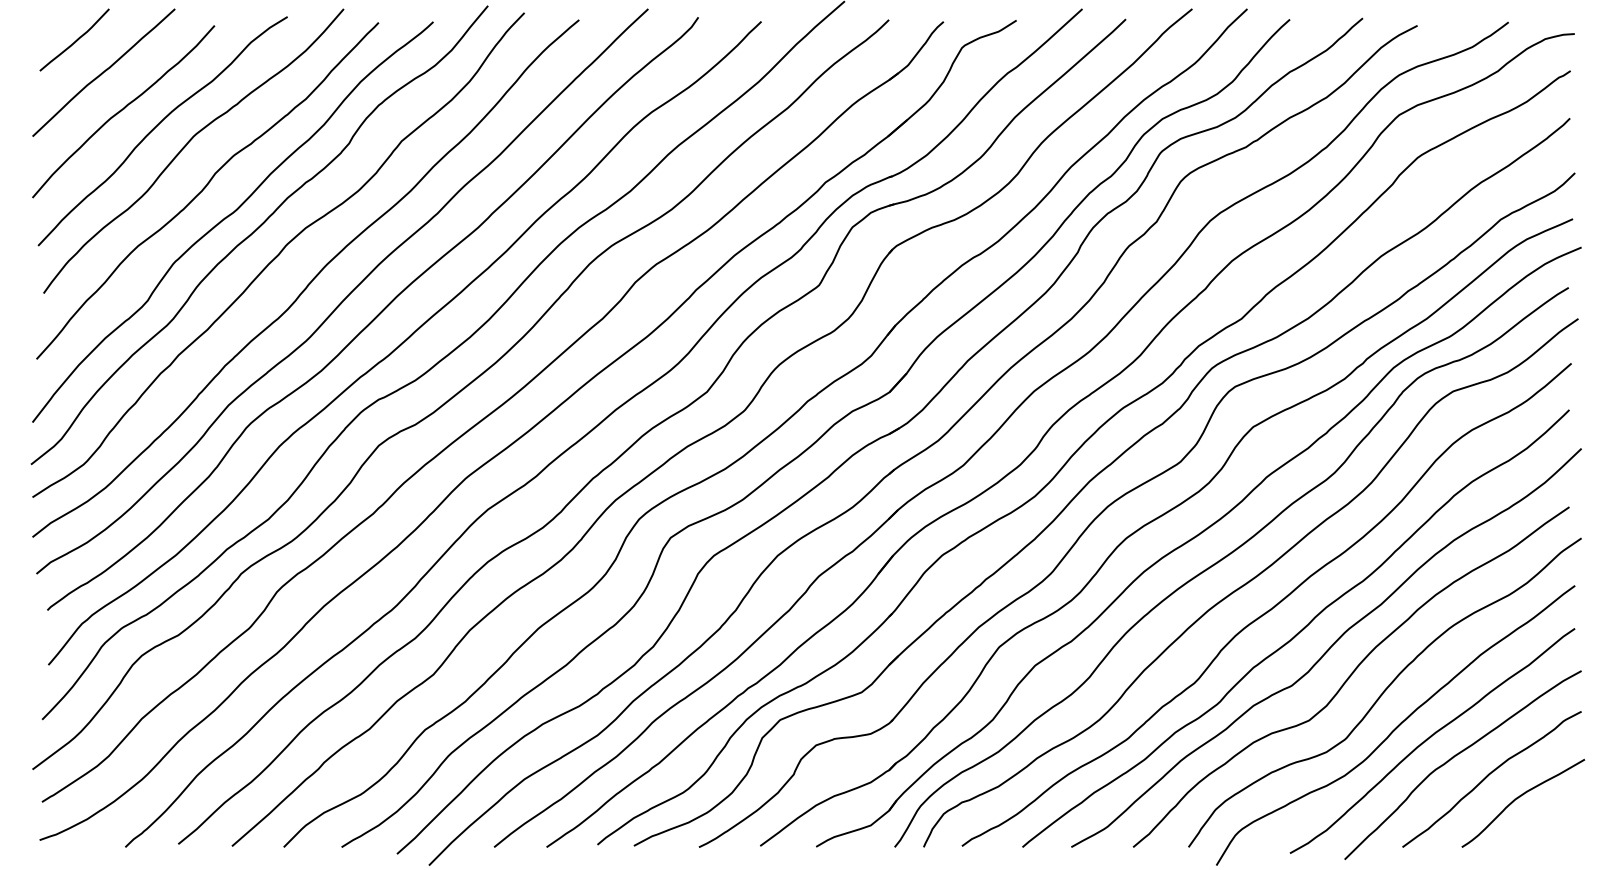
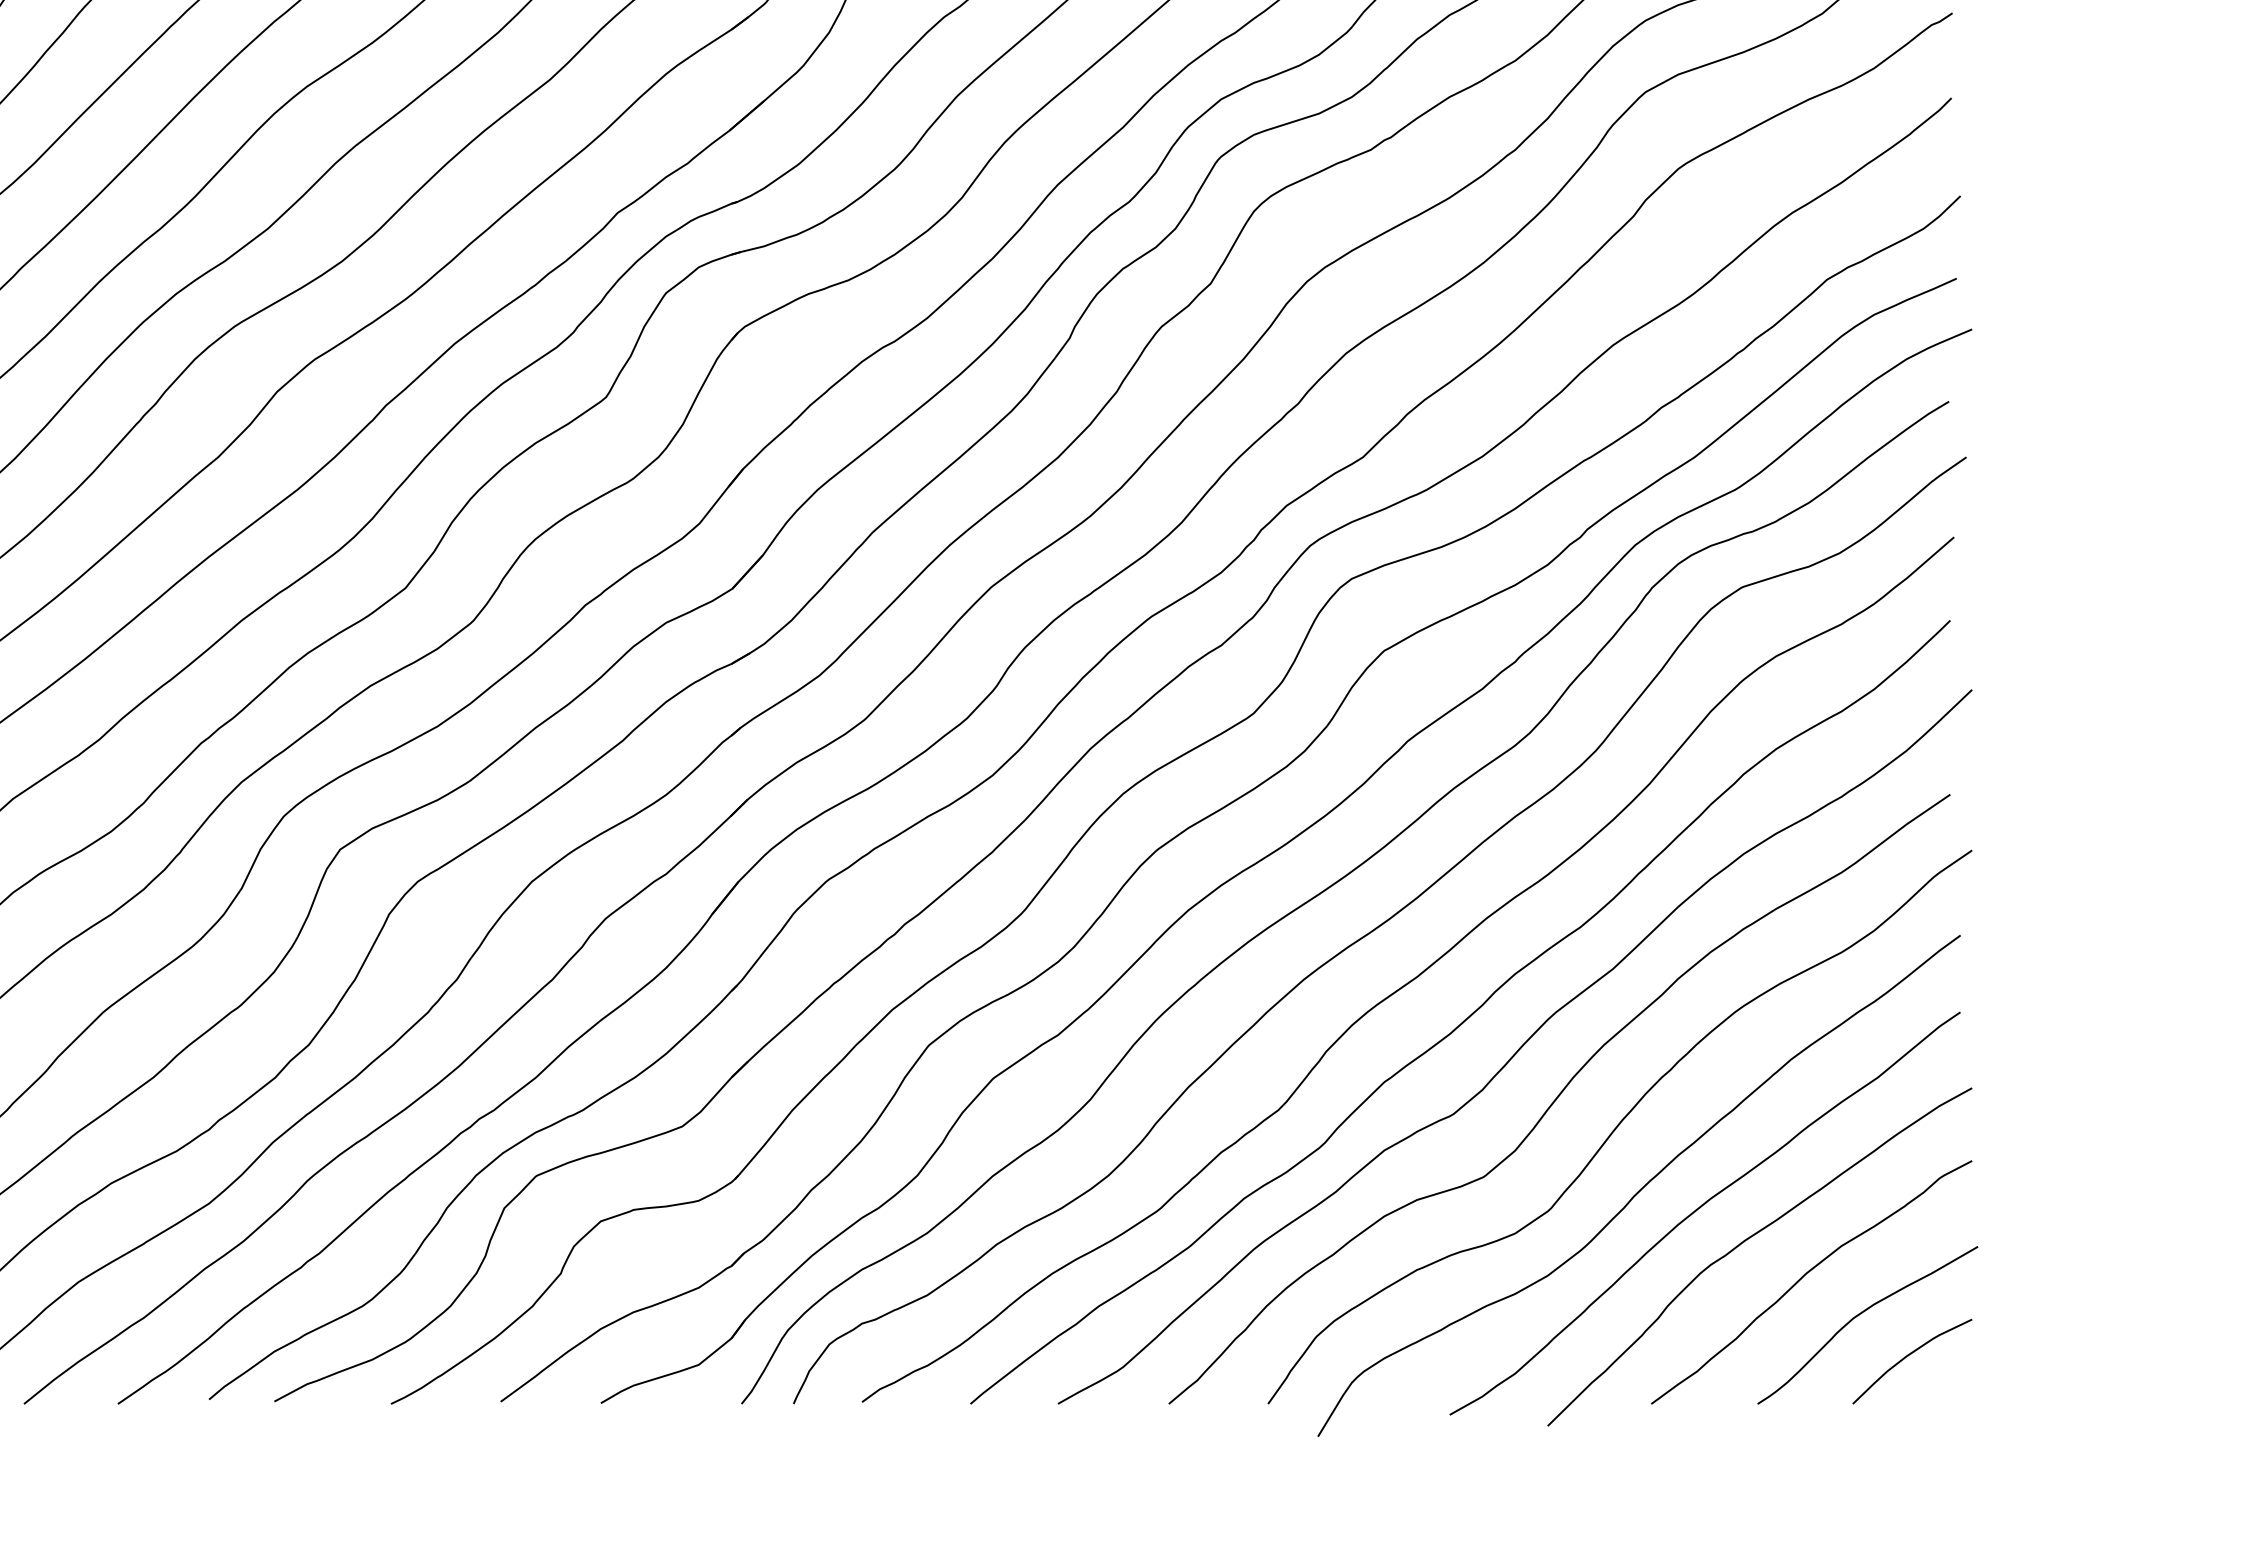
curve: (1545, 821) -> (1907, 1357), added

